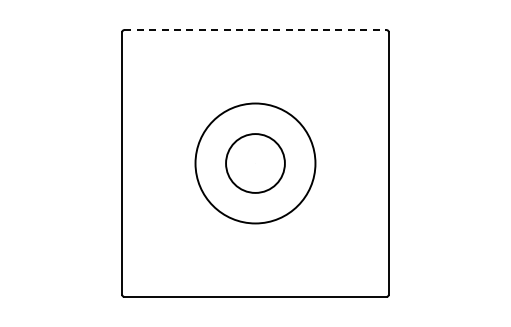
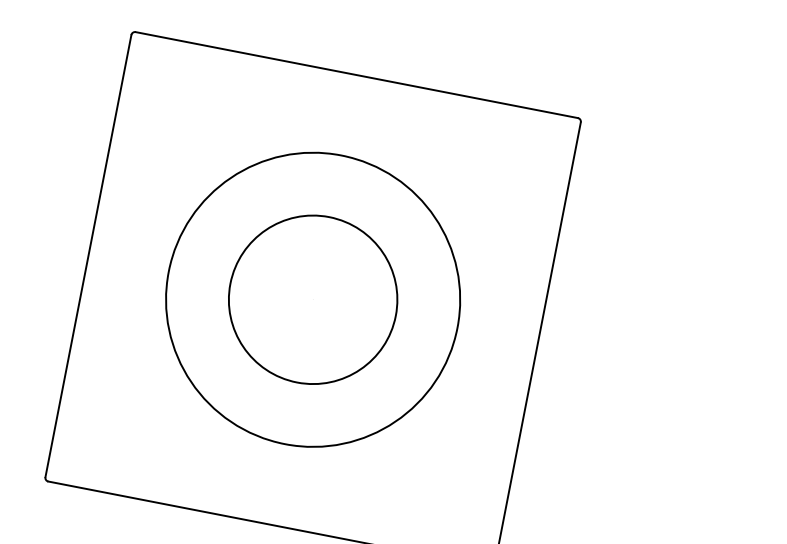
line: (255, 30) -> (356, 75), dashed -> solid
circle: (255, 163) -> (313, 299), size x1.43
circle: (255, 163) -> (313, 299), size x1.67

